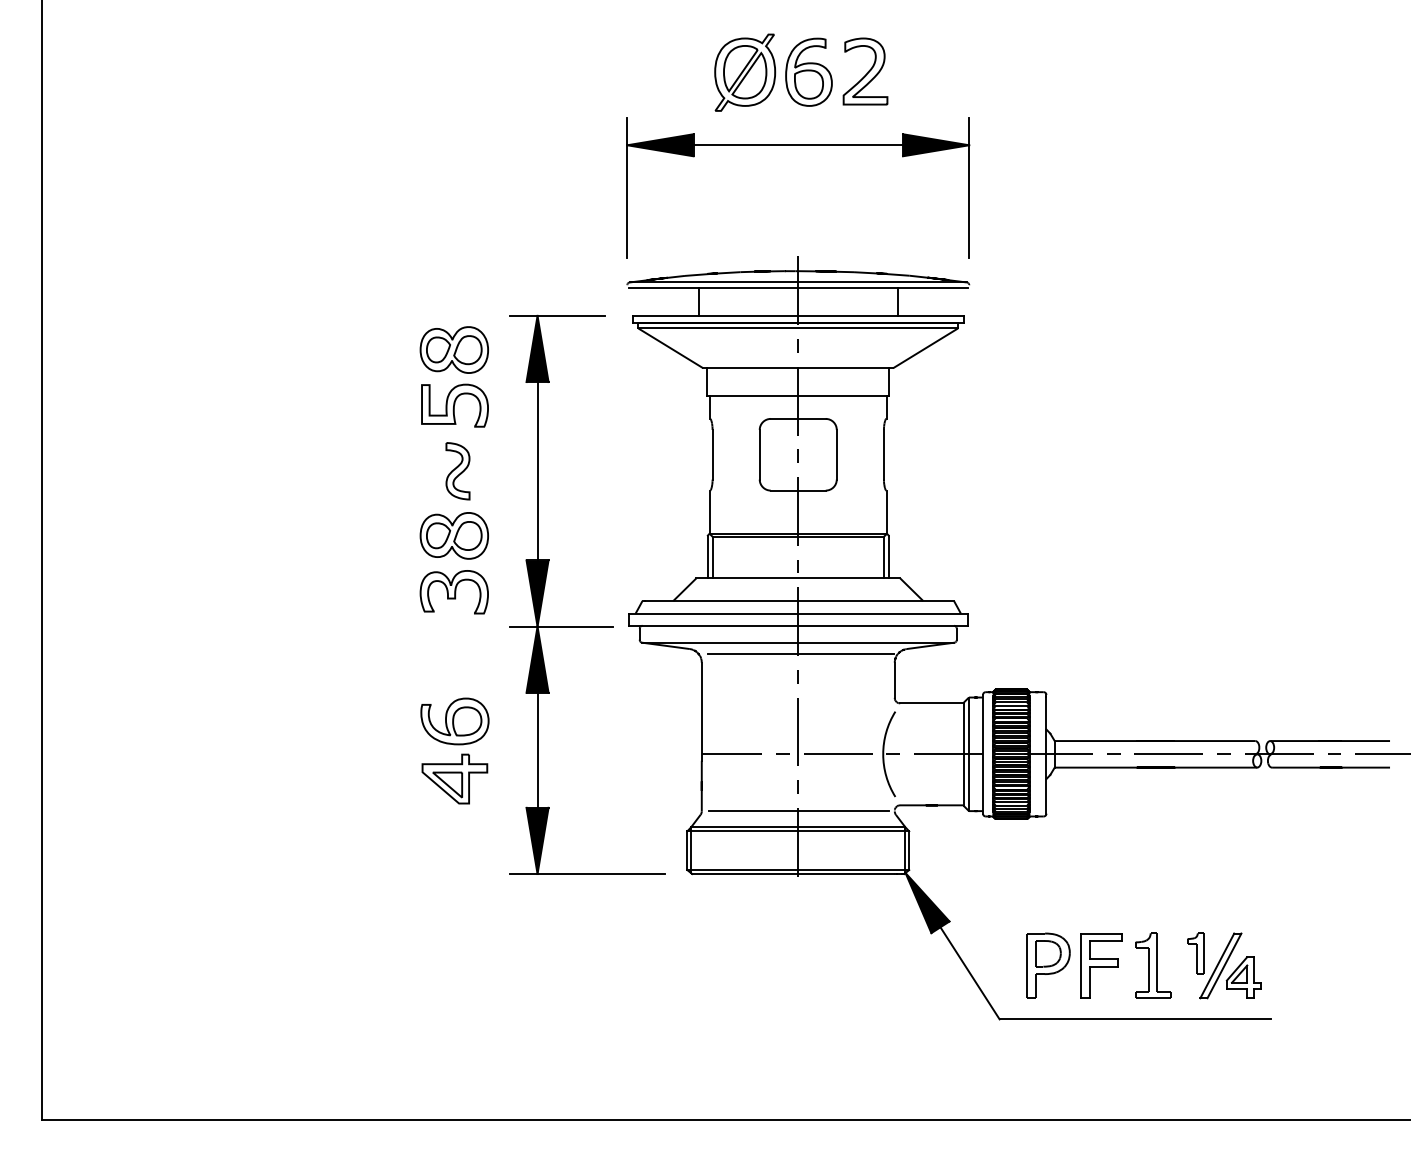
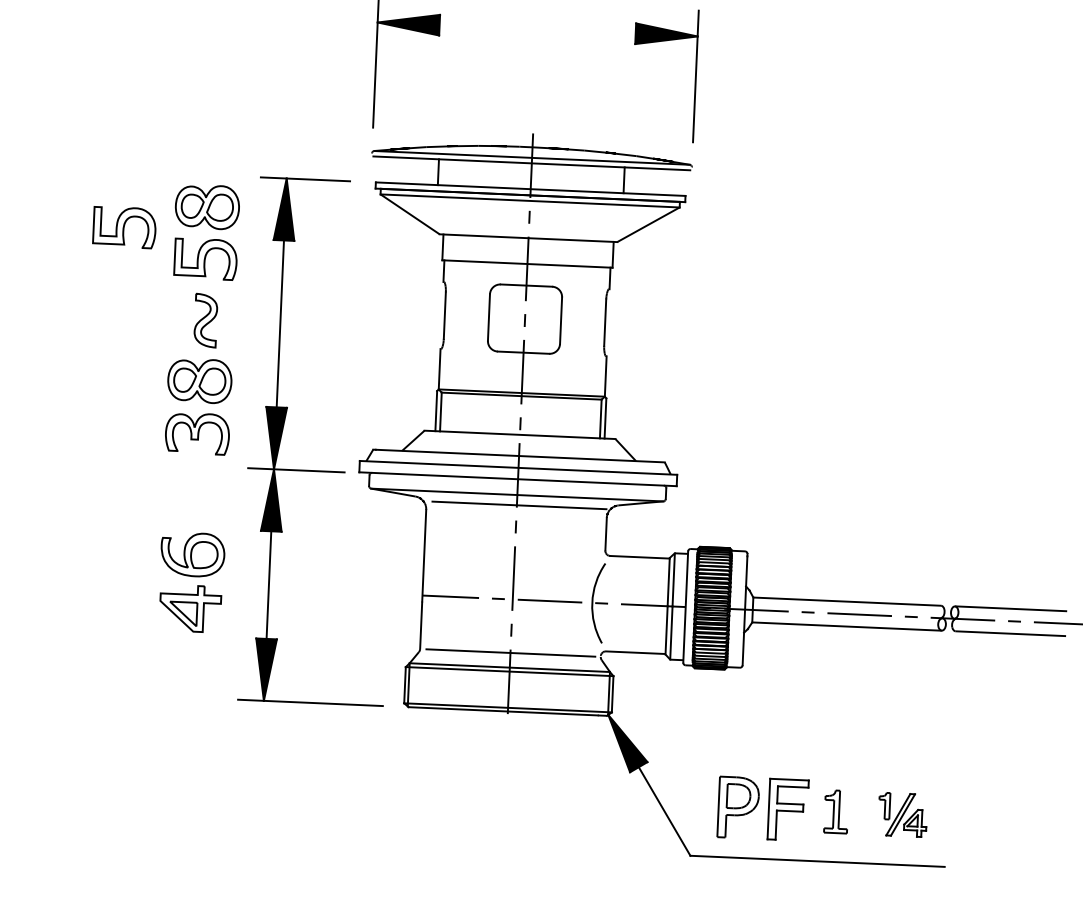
line: (798, 145) -> (537, 29), removed
part: (366, 375) -> (124, 227), added
part: (1153, 965) -> (836, 811), size x0.7
part: (1224, 965) -> (903, 814), size x0.7

